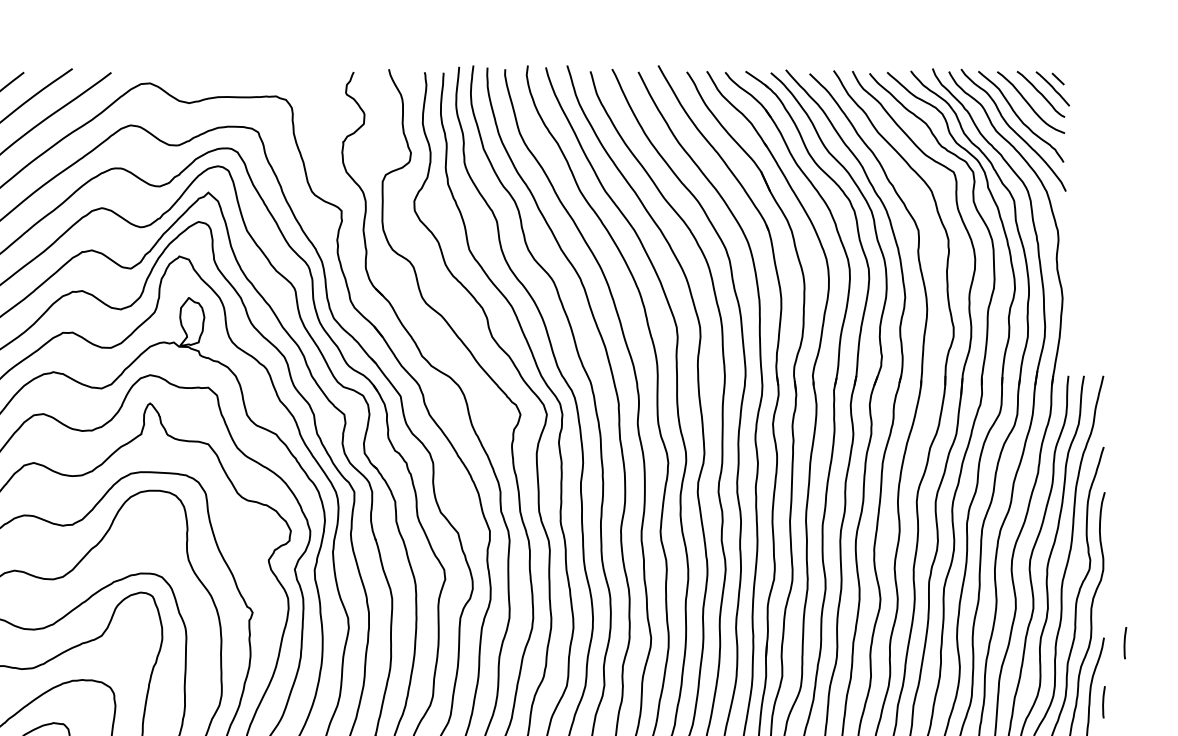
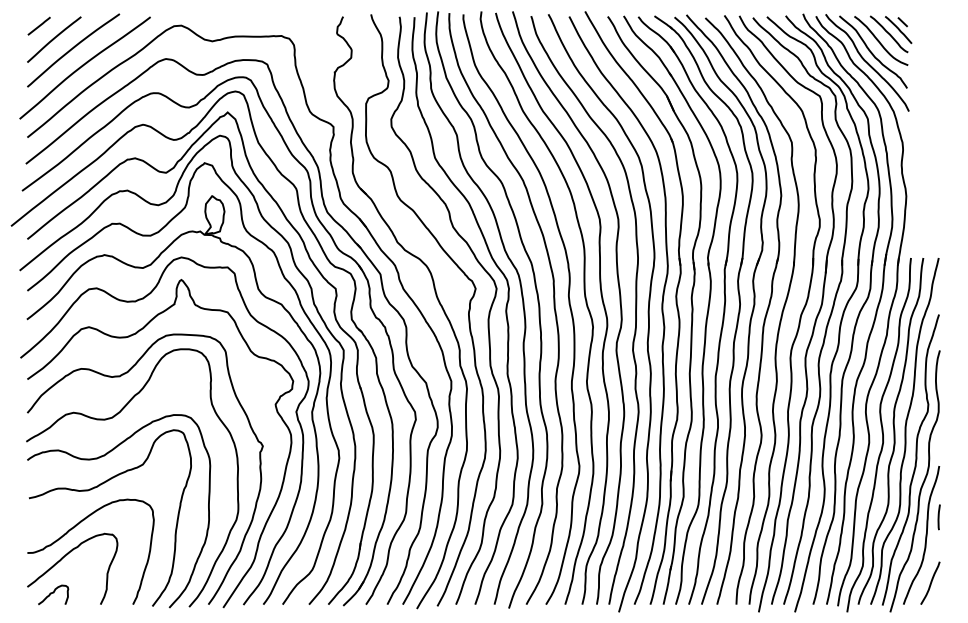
line: (1124, 643) -> (955, 470), removed

